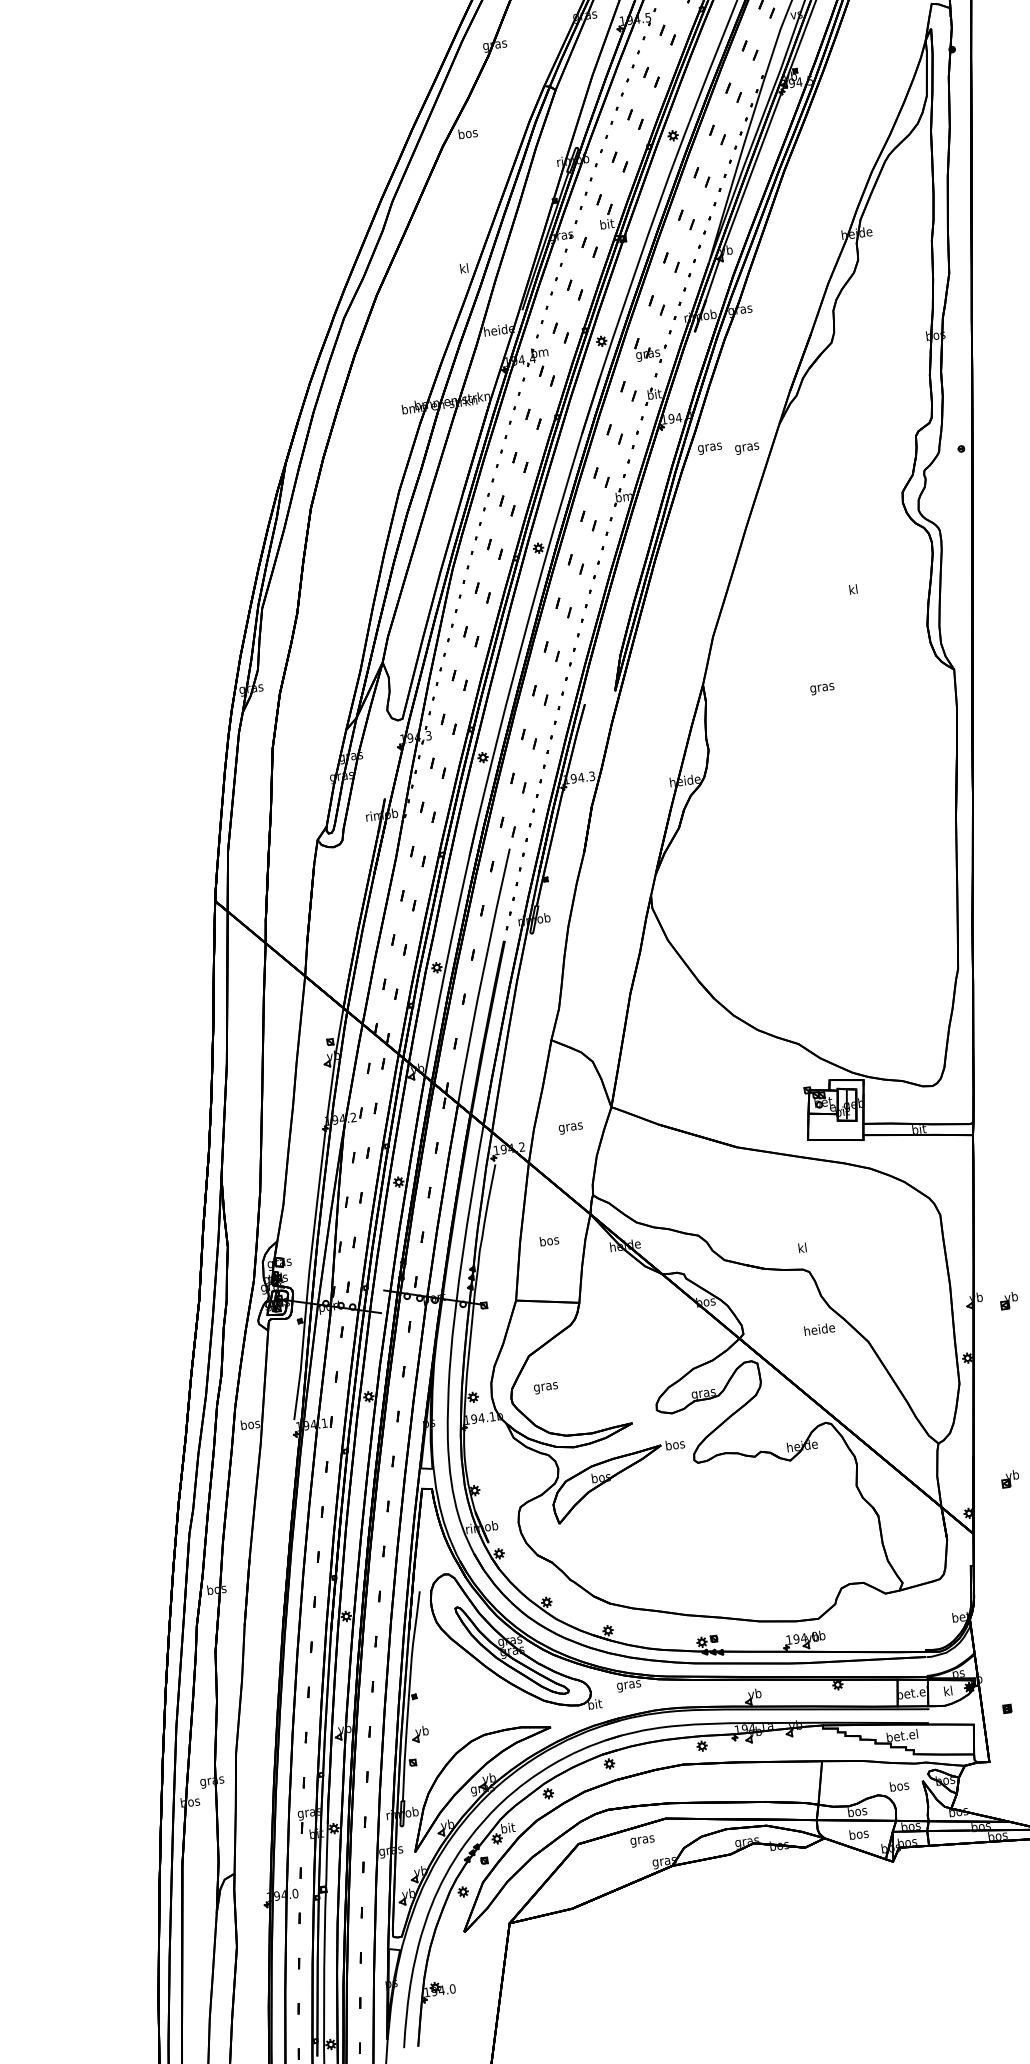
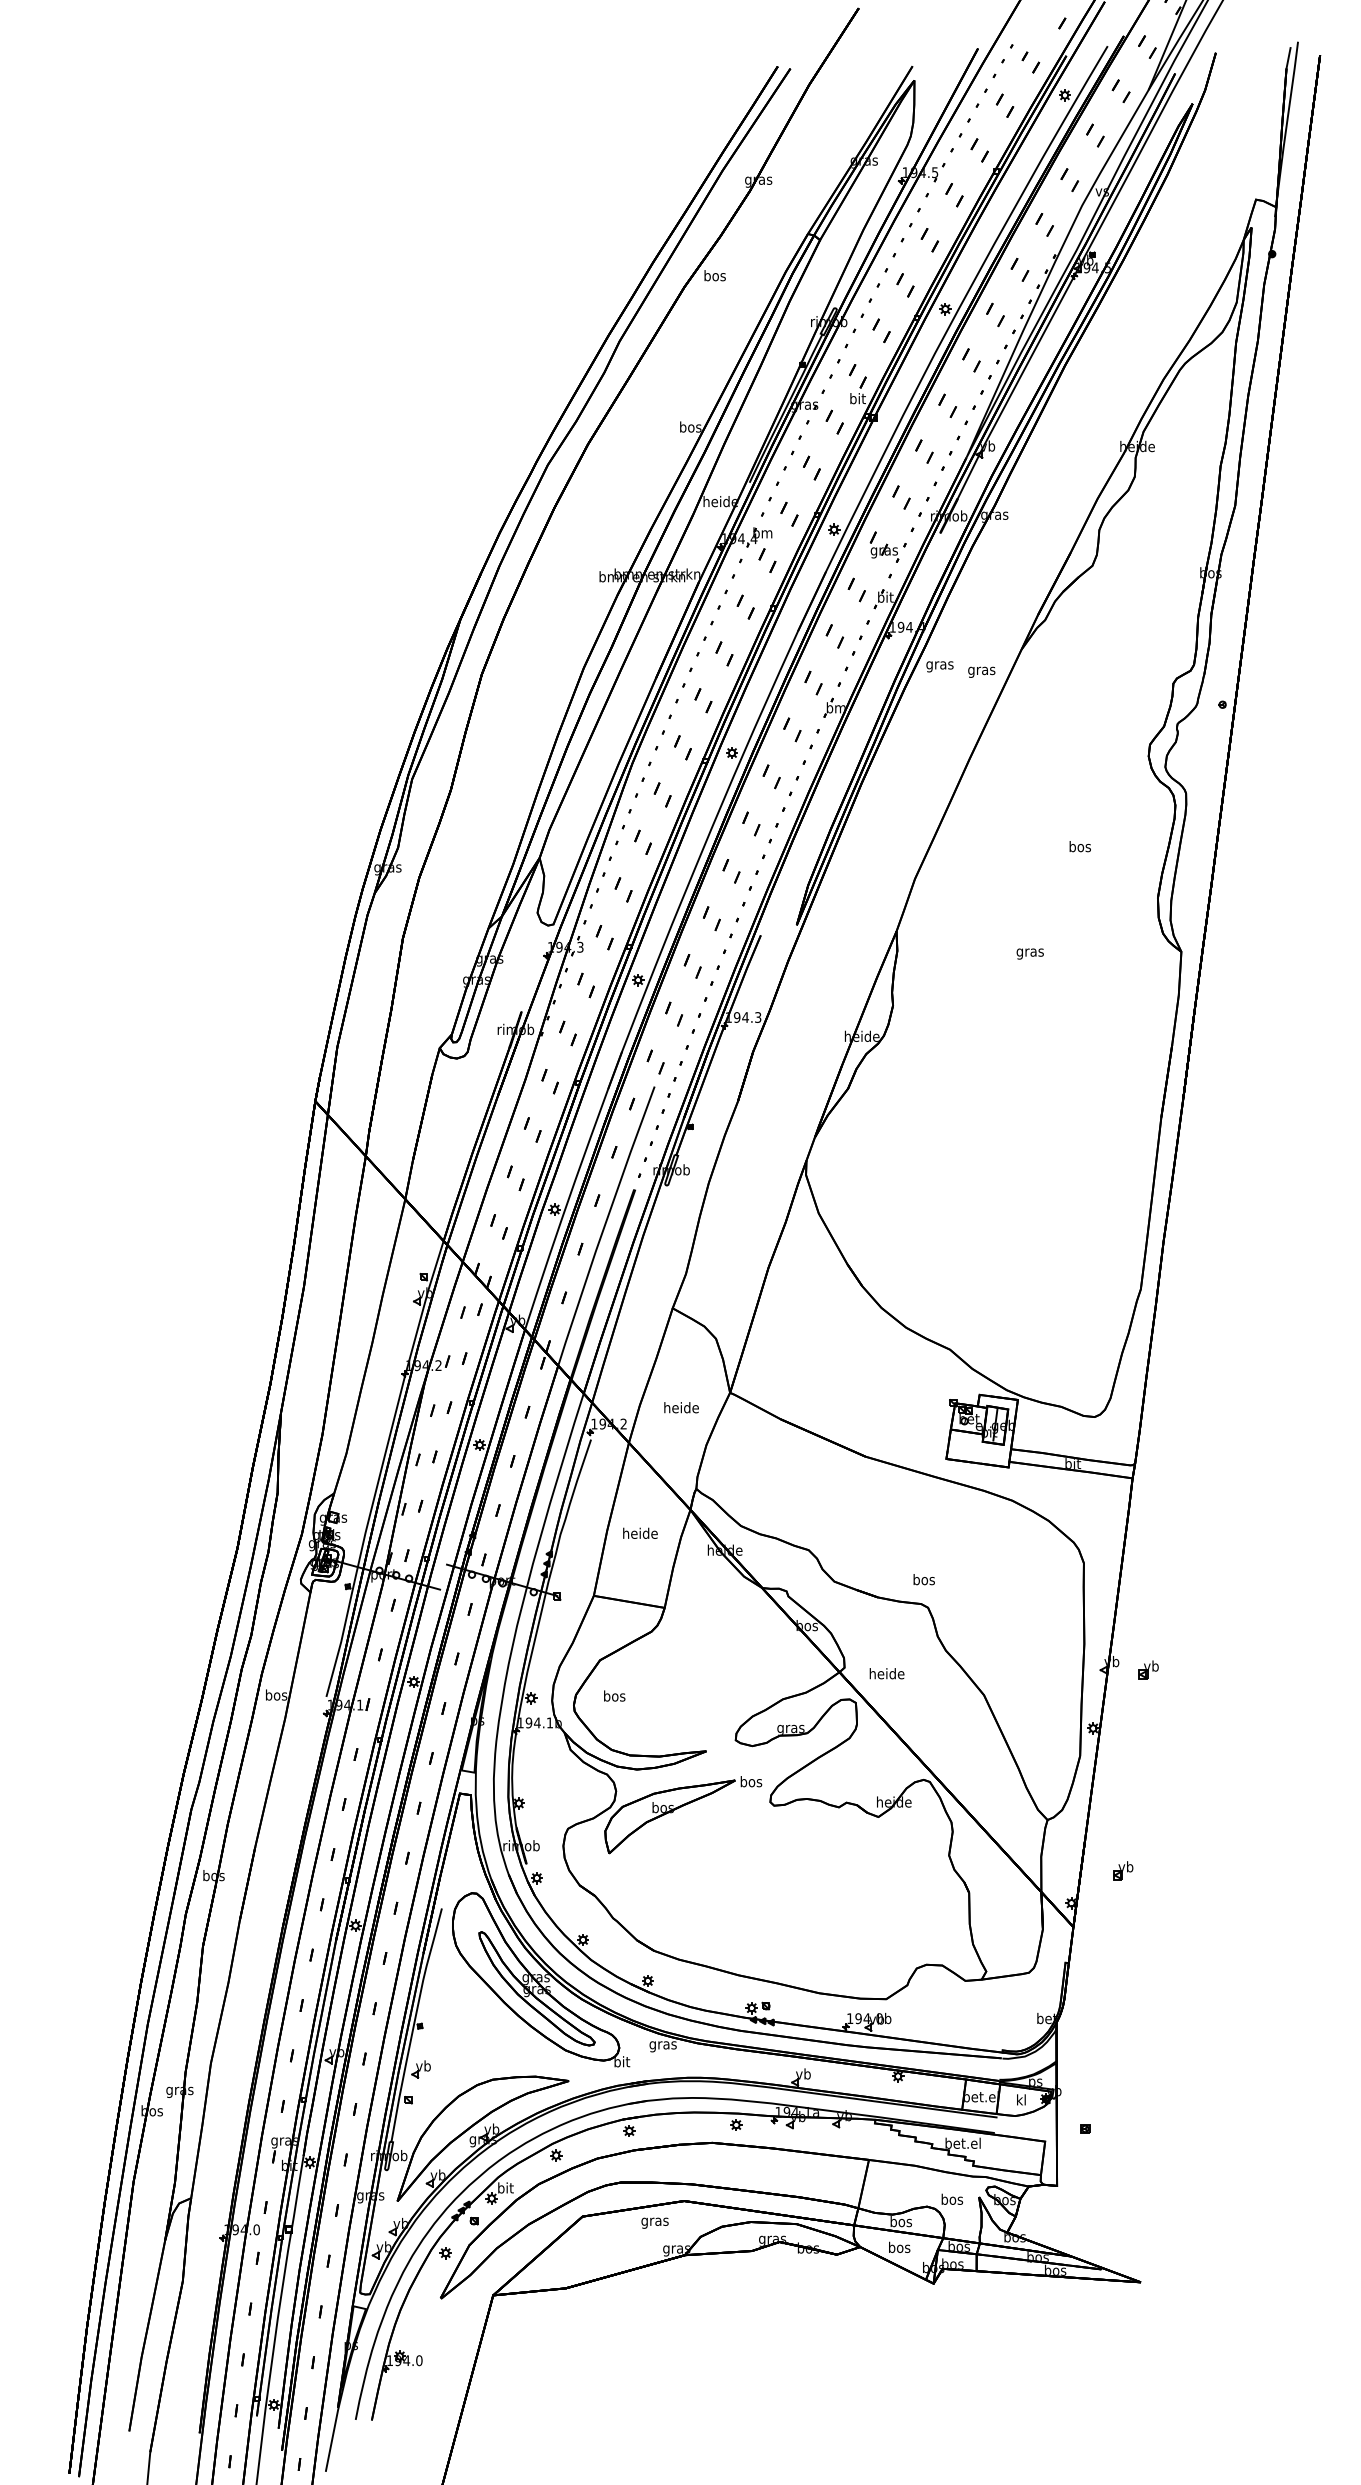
text: (464, 267) -> (690, 426), kl -> bos
text: (852, 589) -> (1079, 846), kl -> bos
text: (570, 1127) -> (681, 1409), gras -> heide
text: (549, 1239) -> (640, 1532), bos -> heide
text: (802, 1247) -> (923, 1579), kl -> bos
text: (819, 1329) -> (886, 1673), moved
text: (545, 1386) -> (614, 1697), gras -> bos

